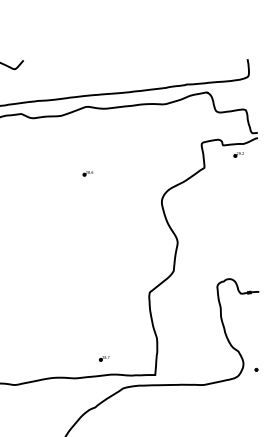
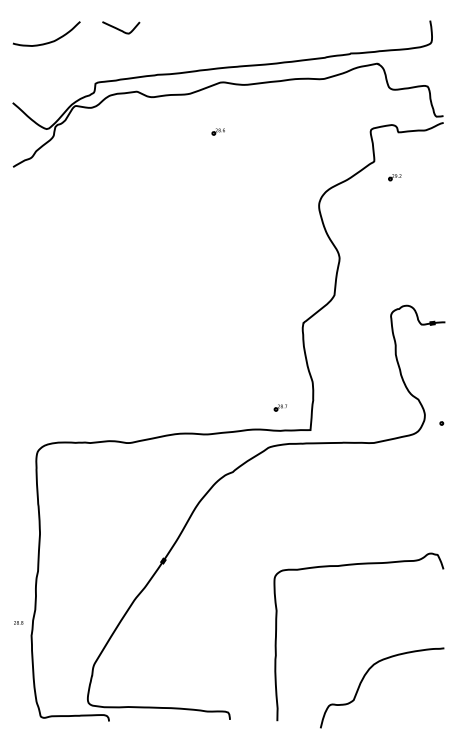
part: (238, 154) -> (394, 177), moved
part: (87, 173) -> (217, 131), moved
part: (103, 358) -> (279, 407), moved

